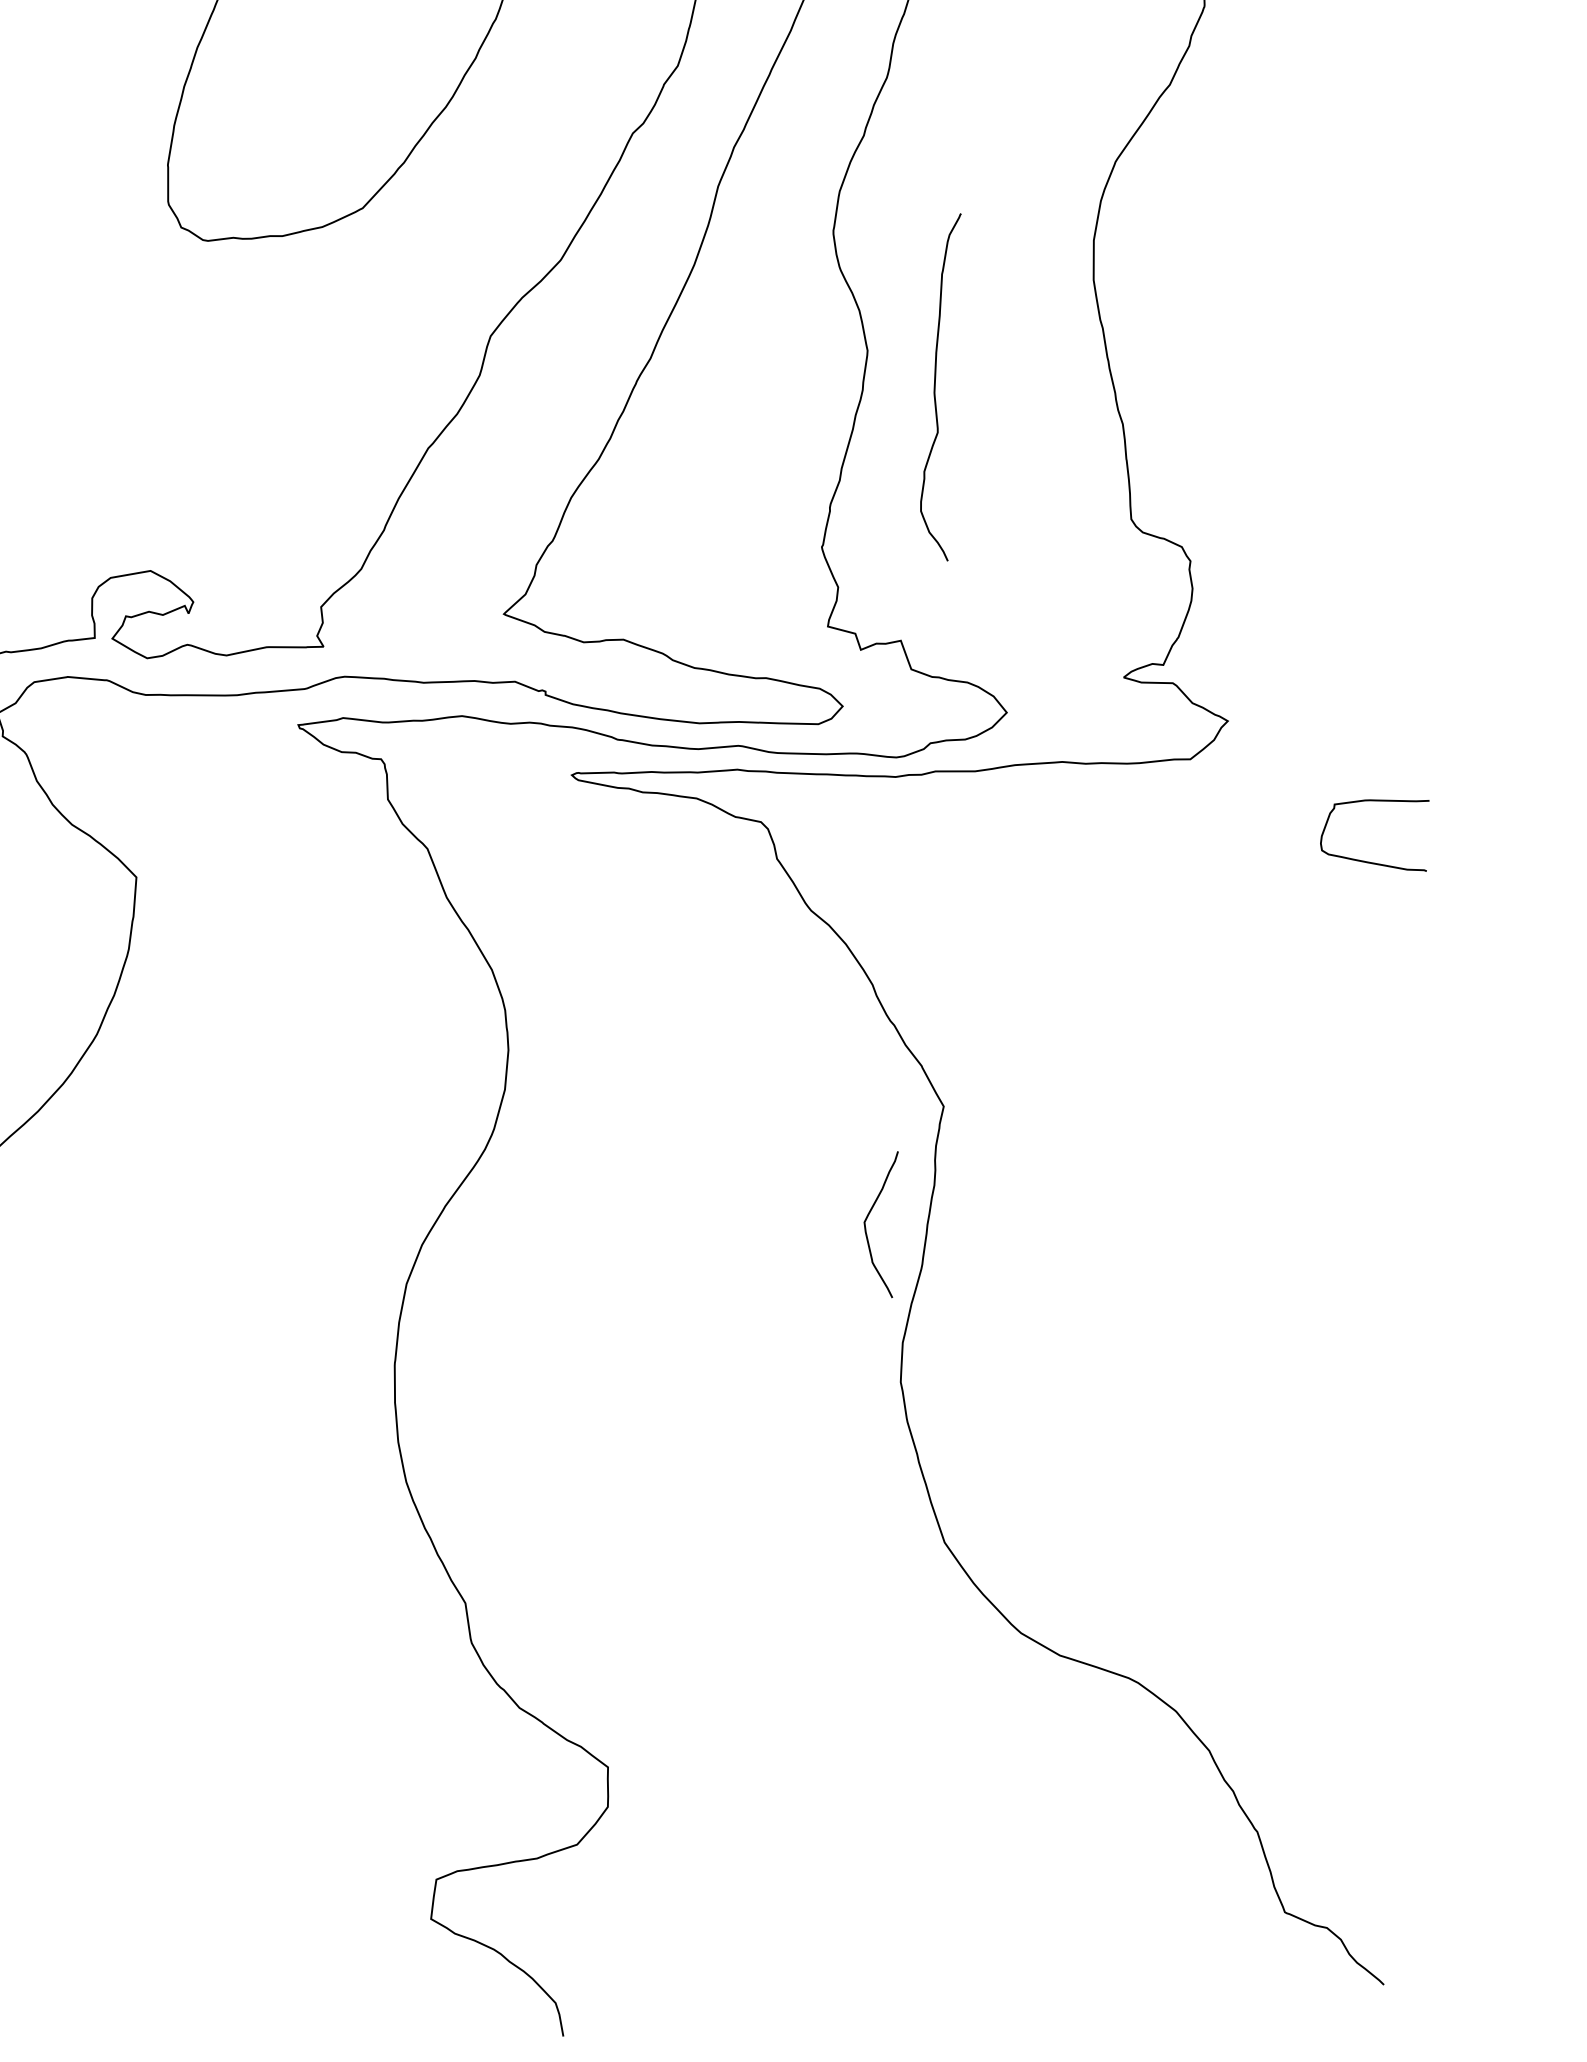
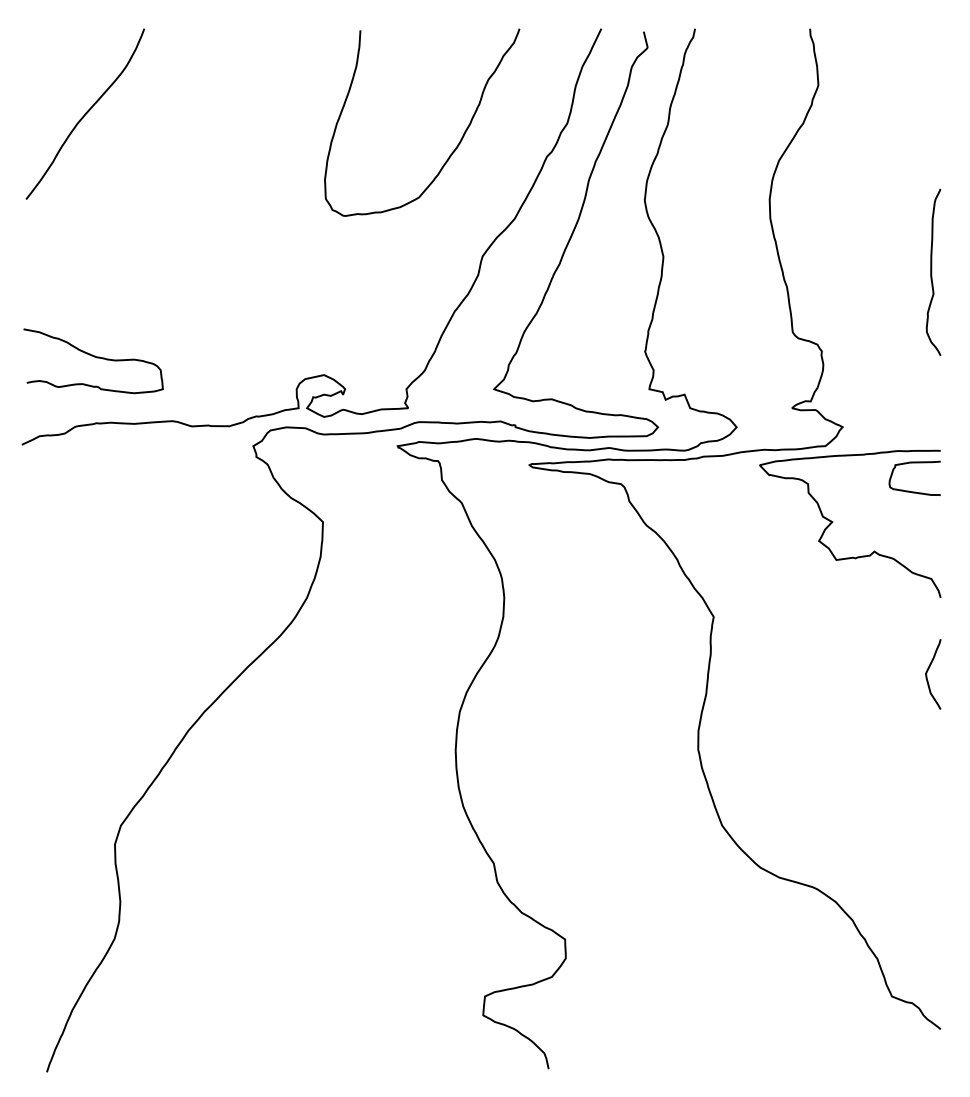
curve: (937, 384) -> (932, 271), moved
curve: (1201, 919) -> (833, 522), added
curve: (867, 1221) -> (927, 673), moved

